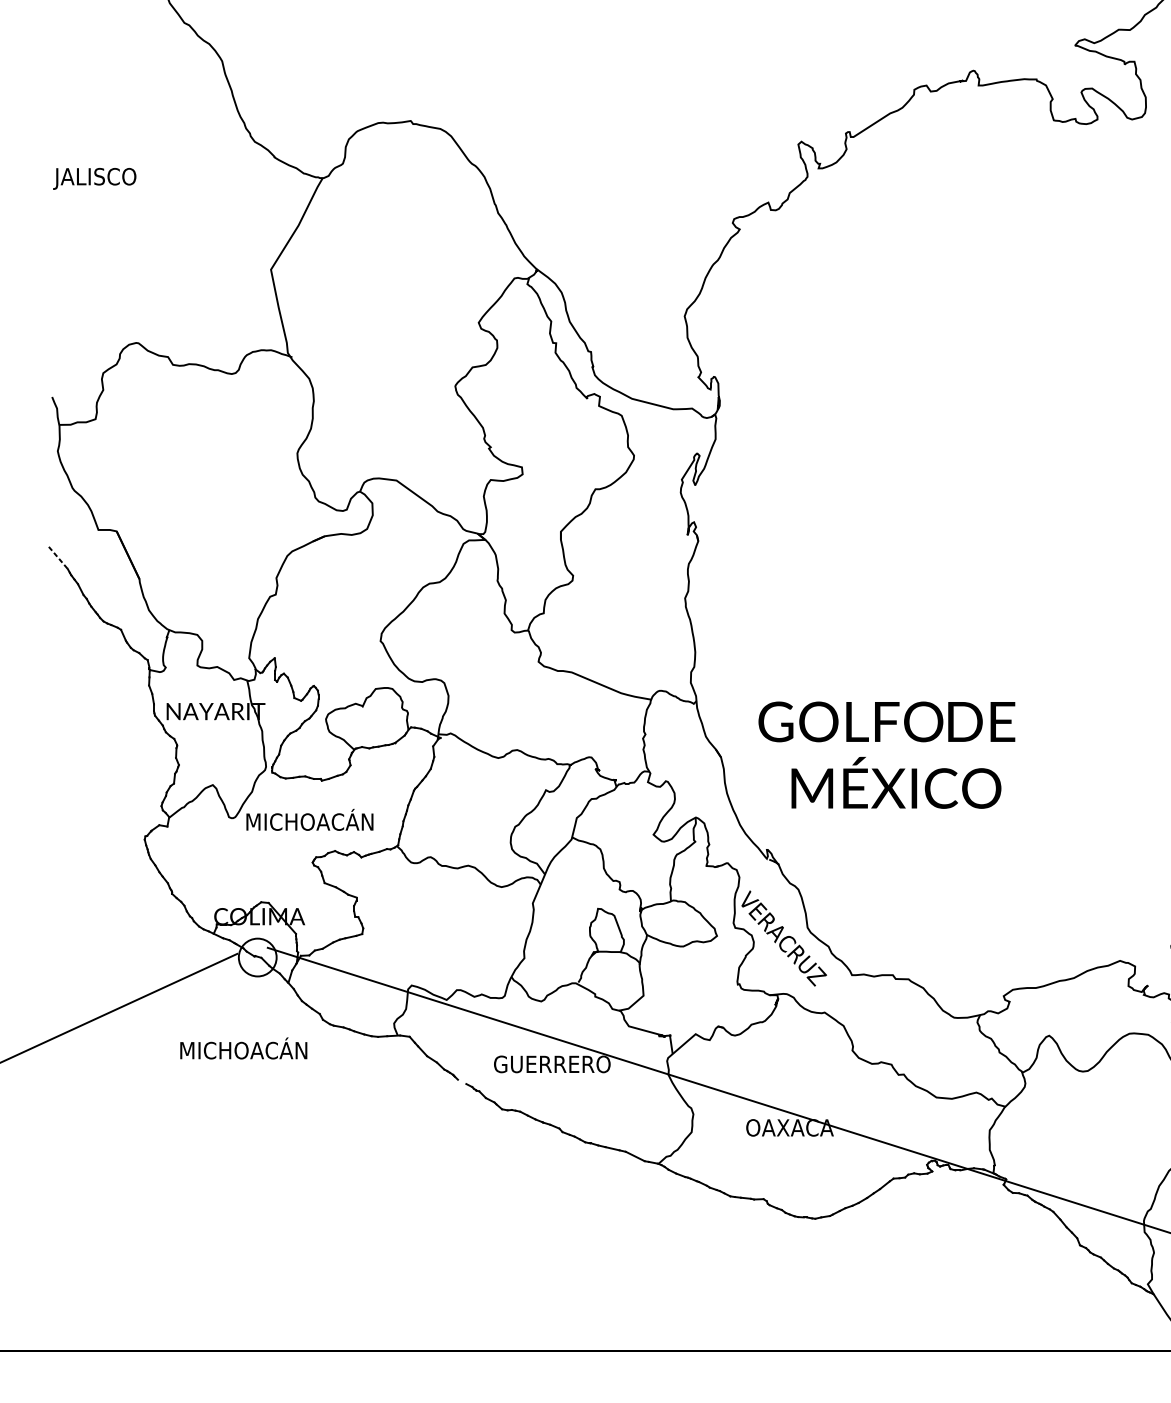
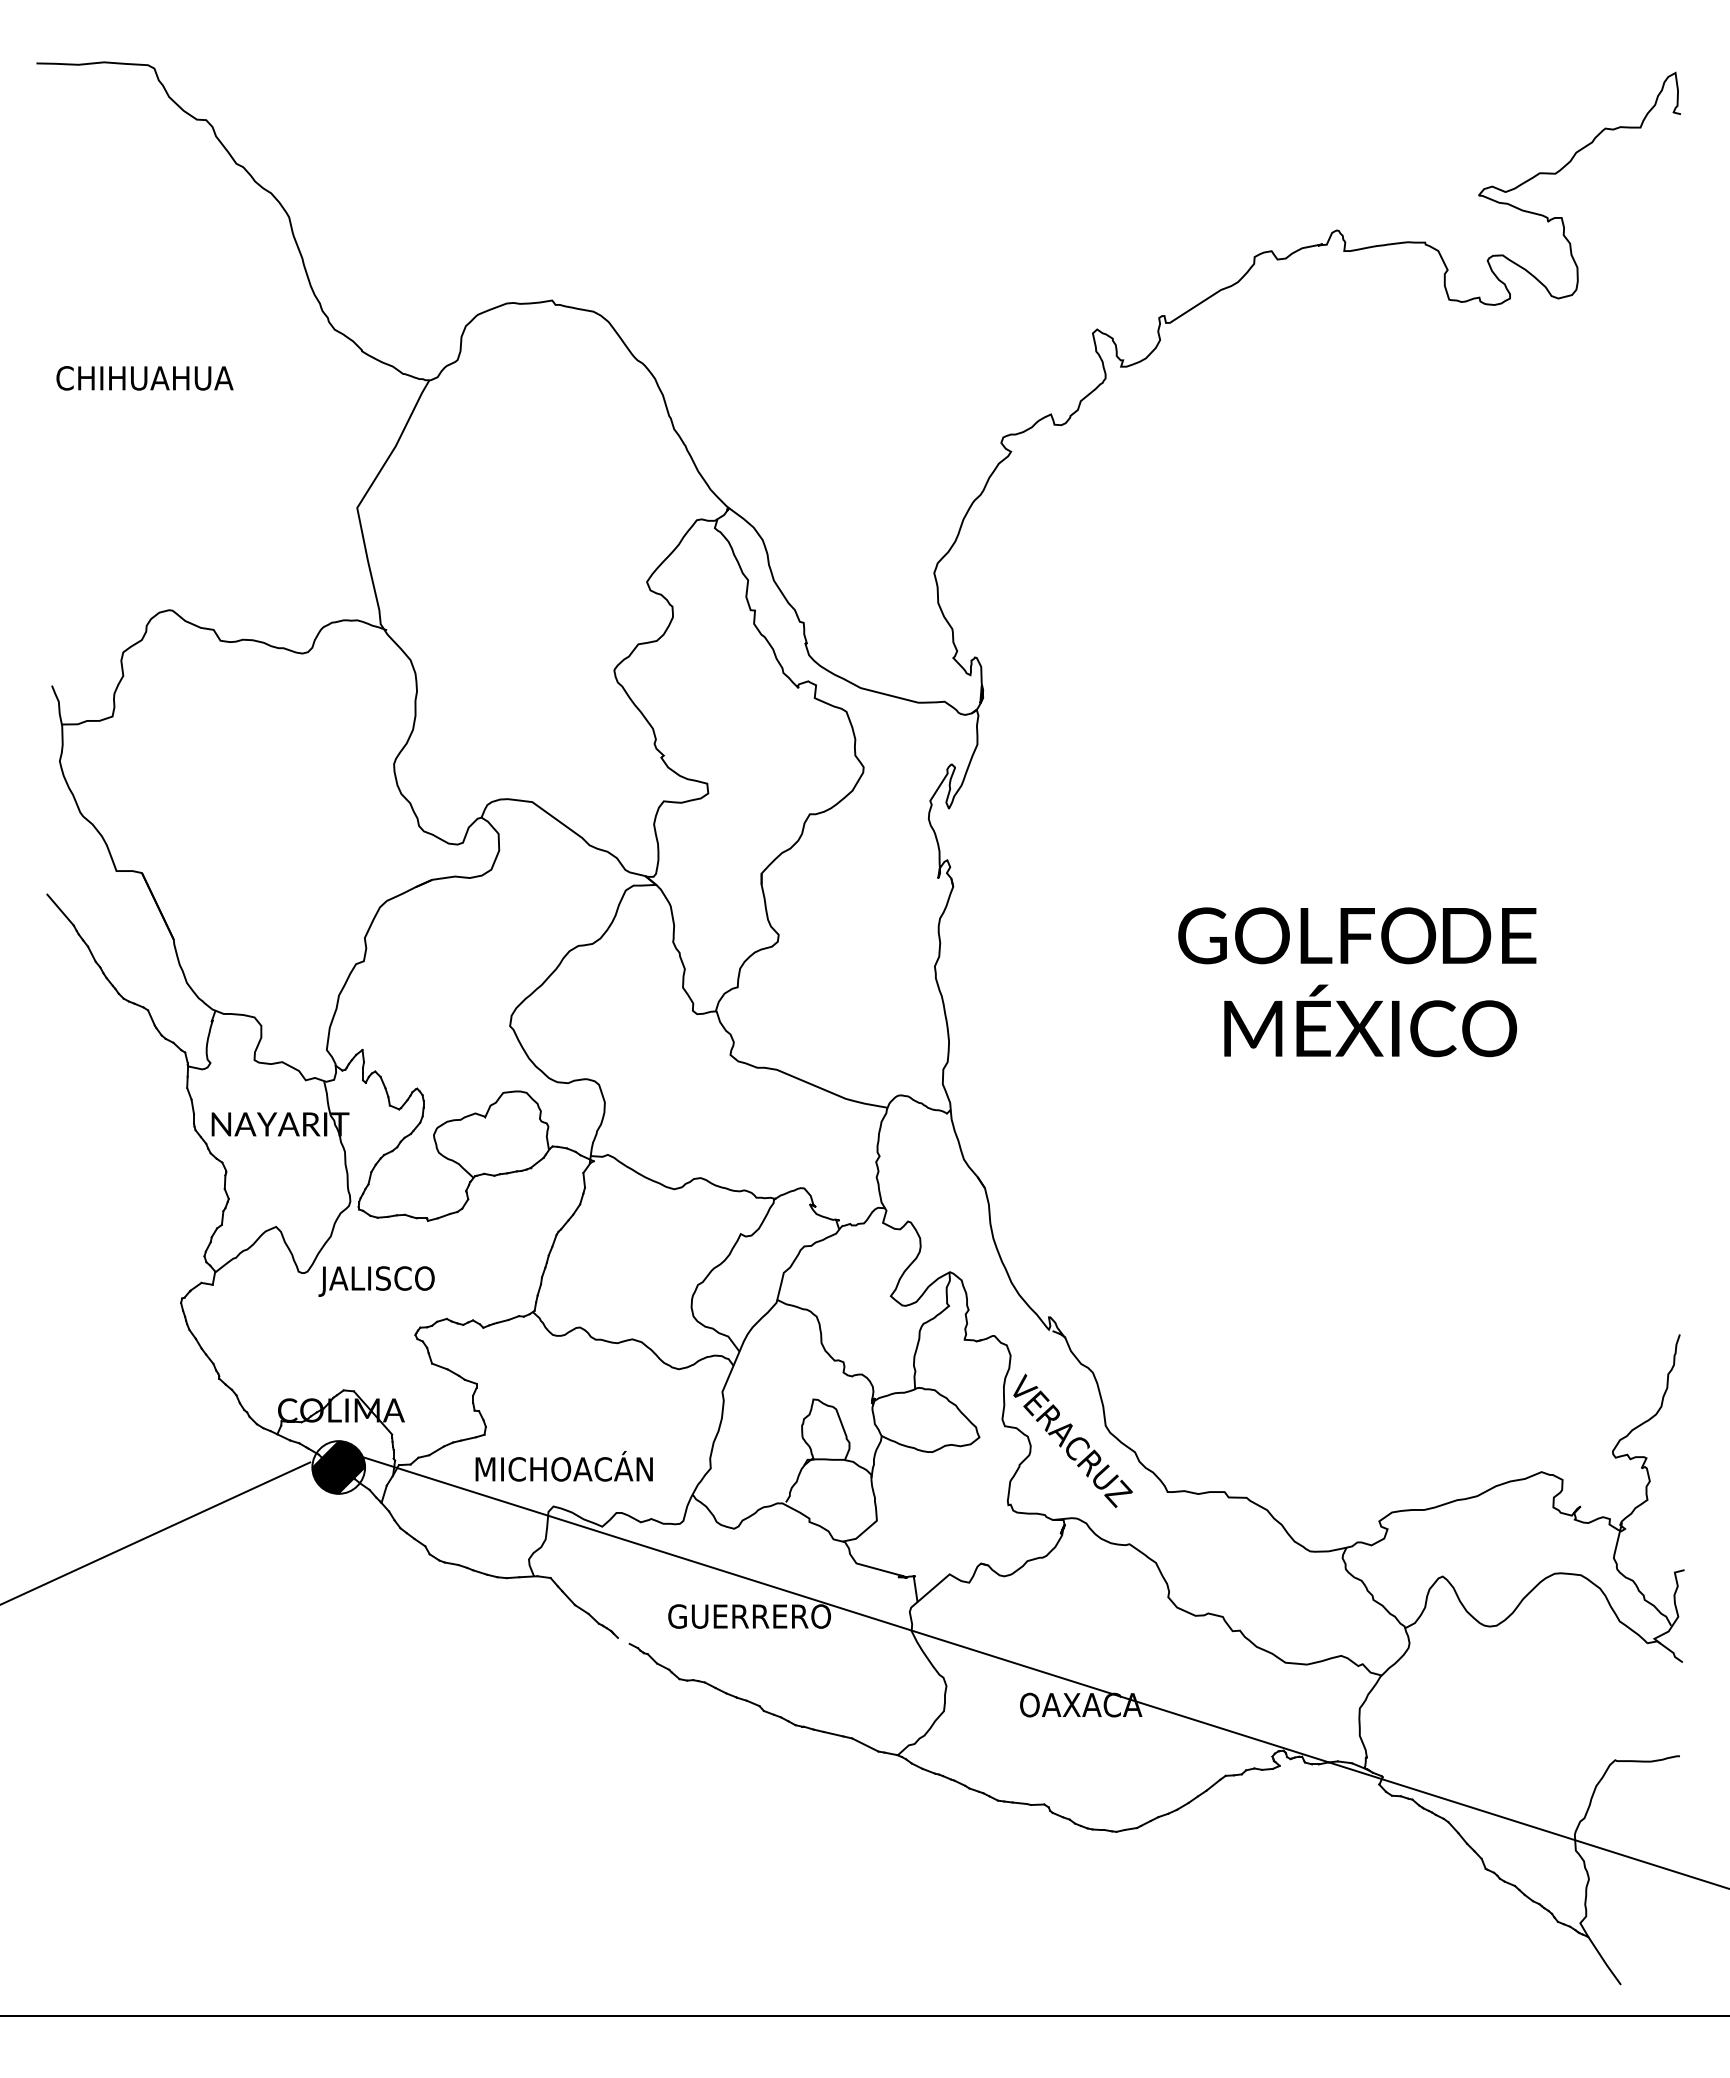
text: (117, 179) -> (143, 381), JALISCO -> CHIHUAHUA
line: (58, 558) -> (60, 910), dashed -> solid
text: (887, 755) -> (1357, 982), moved
text: (308, 822) -> (409, 1278), MICHOACÁN -> JALISCO
hatch: (257, 957) -> (338, 1467), added
text: (243, 1048) -> (563, 1466), moved

